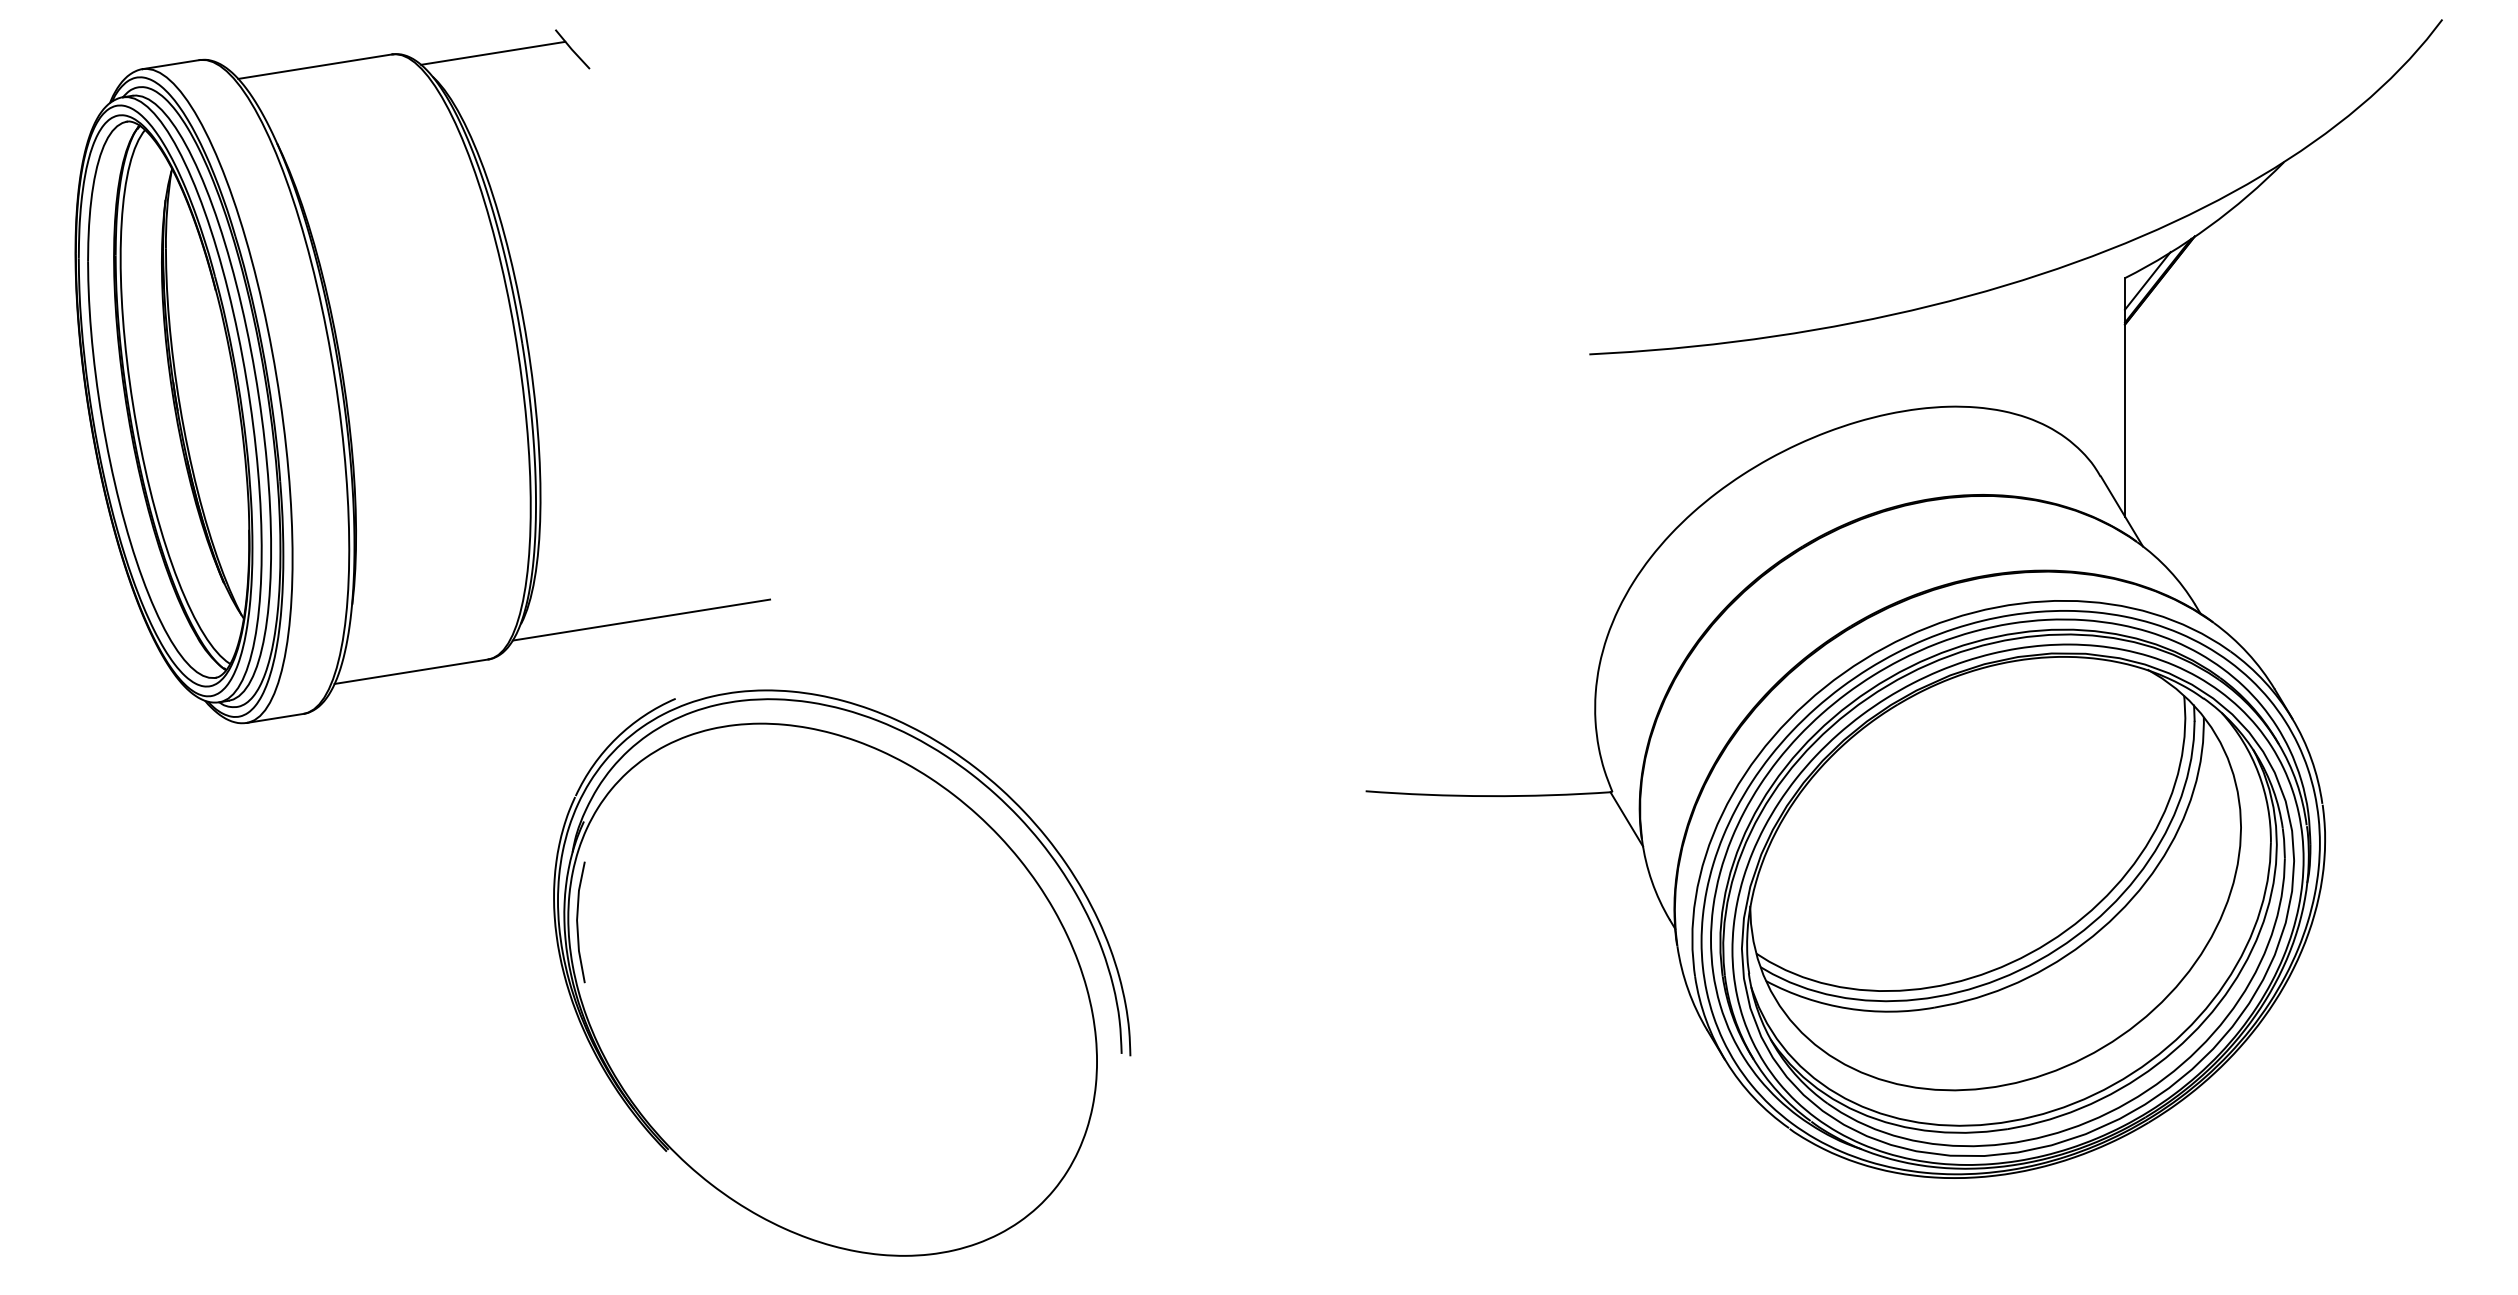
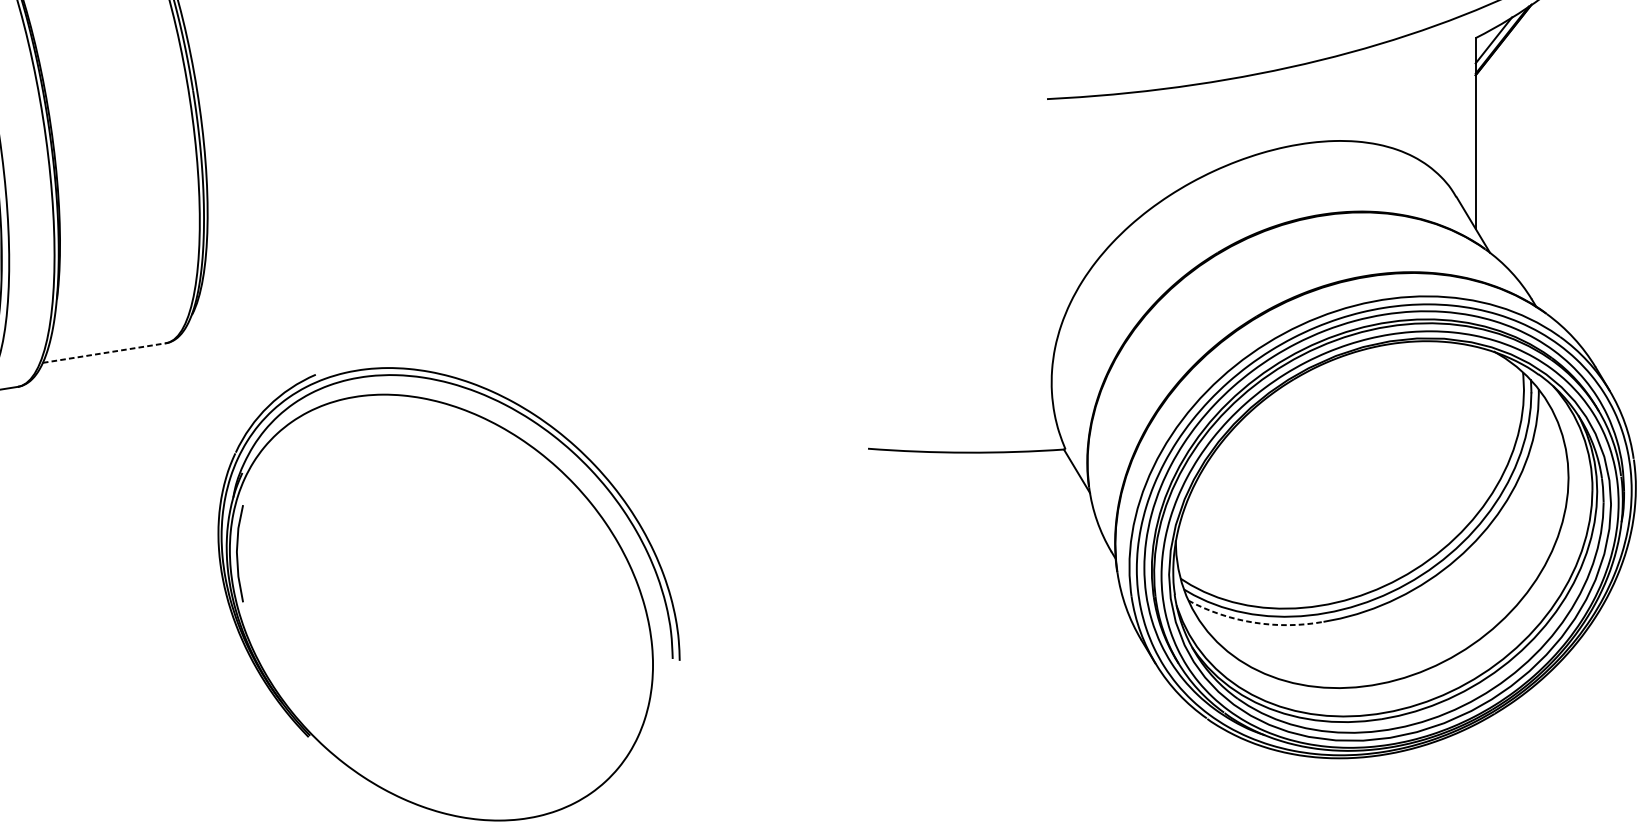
line: (641, 619) -> (288, 311), removed
line: (411, 671) -> (104, 352), solid -> dashed
arc: (1848, 1008) -> (1254, 622), solid -> dashed

